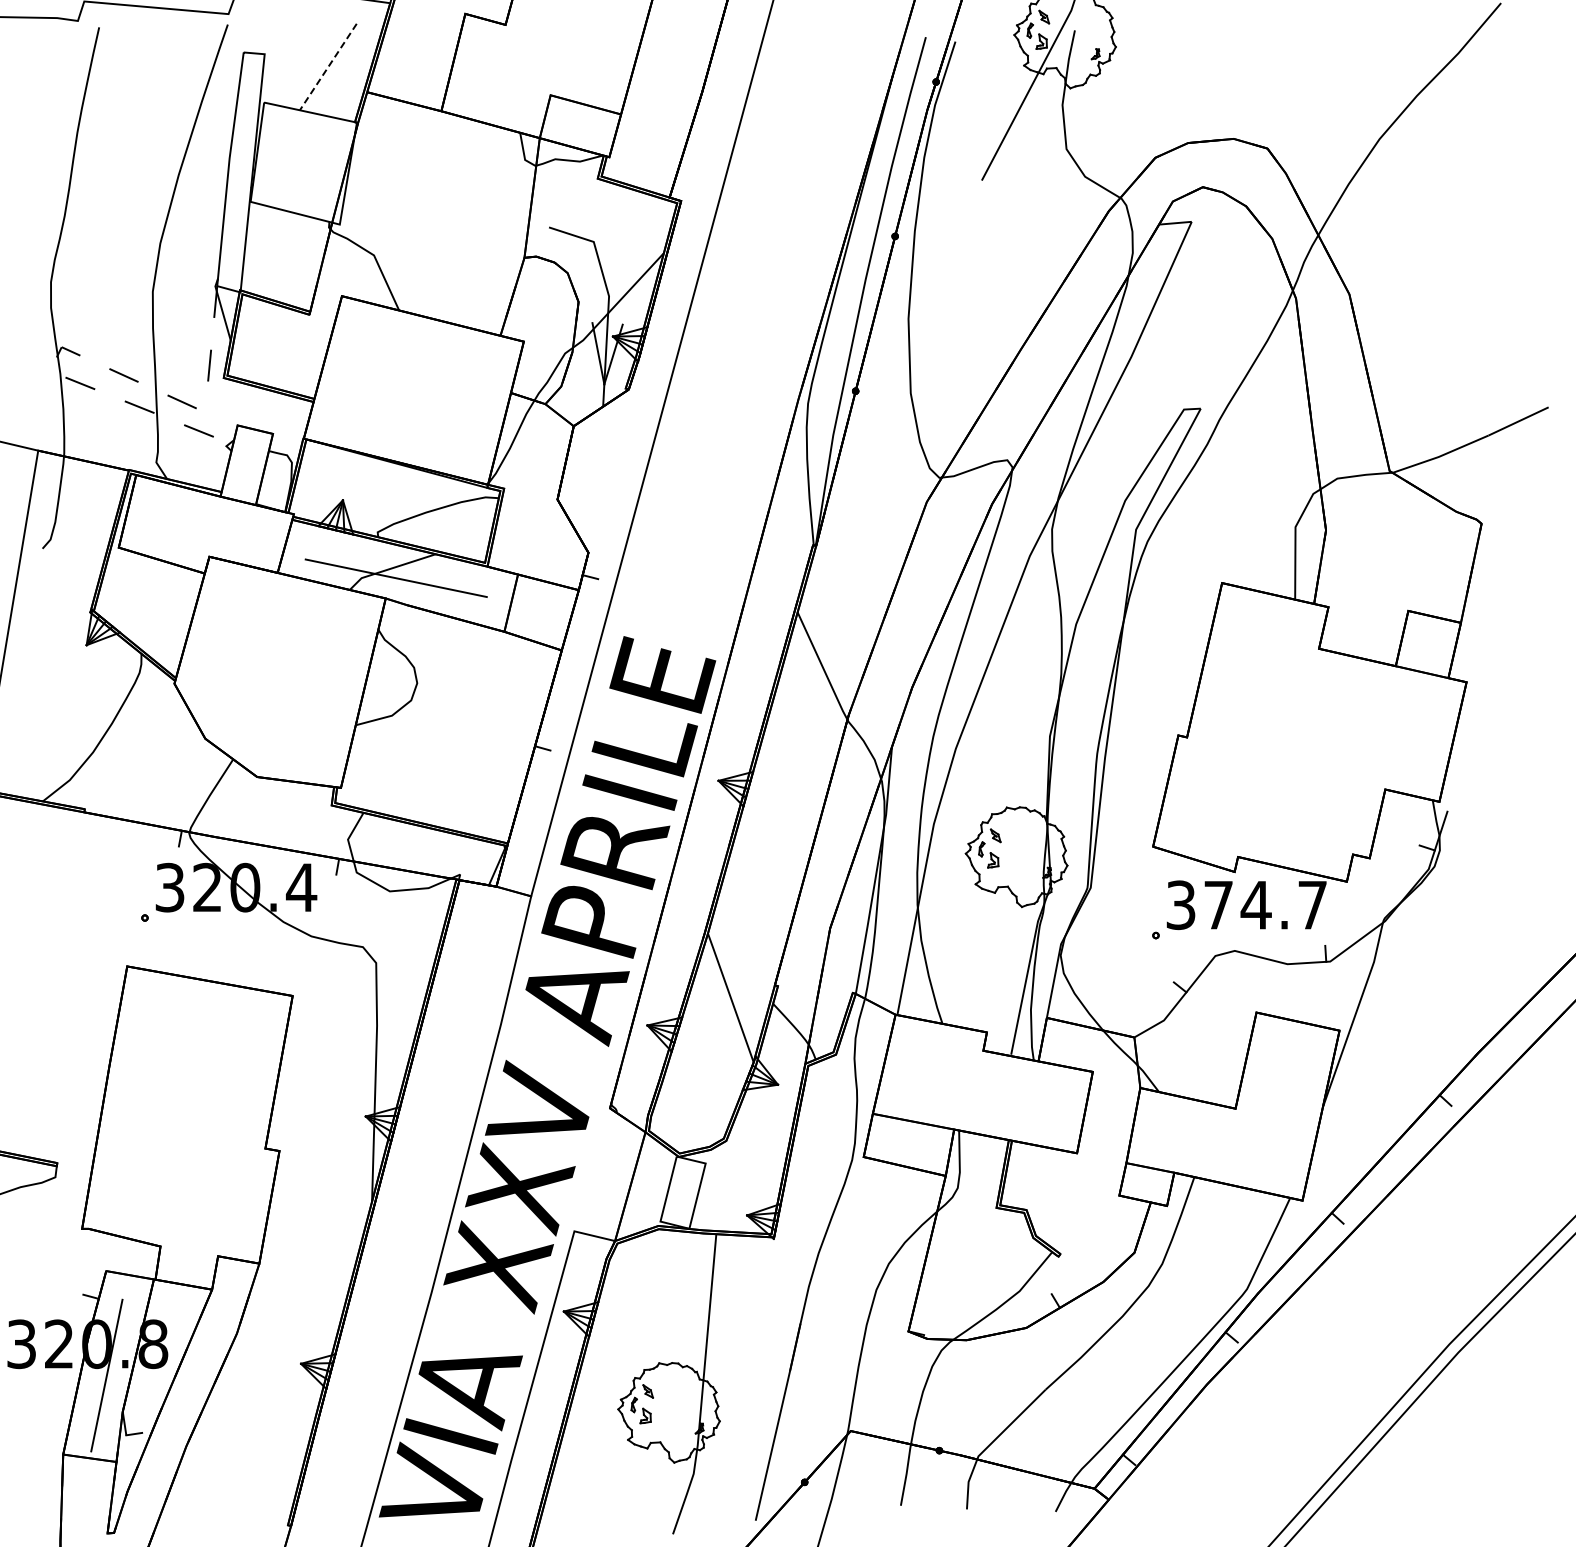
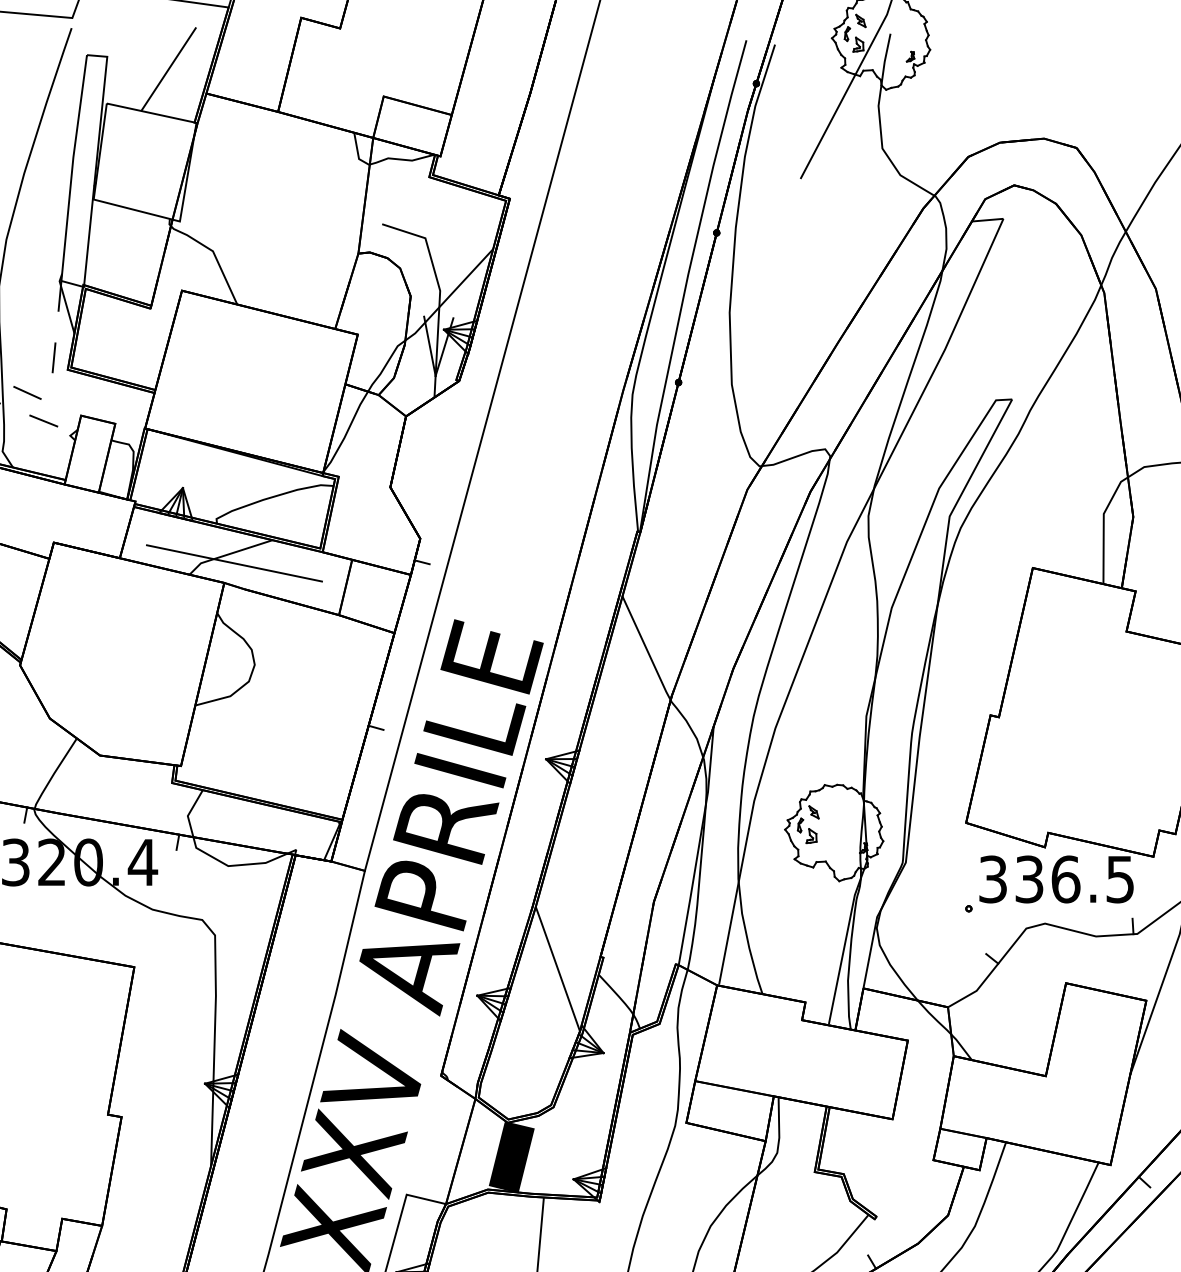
line: (328, 67) -> (168, 69), dashed -> solid
text: (1265, 905) -> (1074, 879), 374.7 -> 336.5
fill: (682, 1192) -> (511, 1157), added

